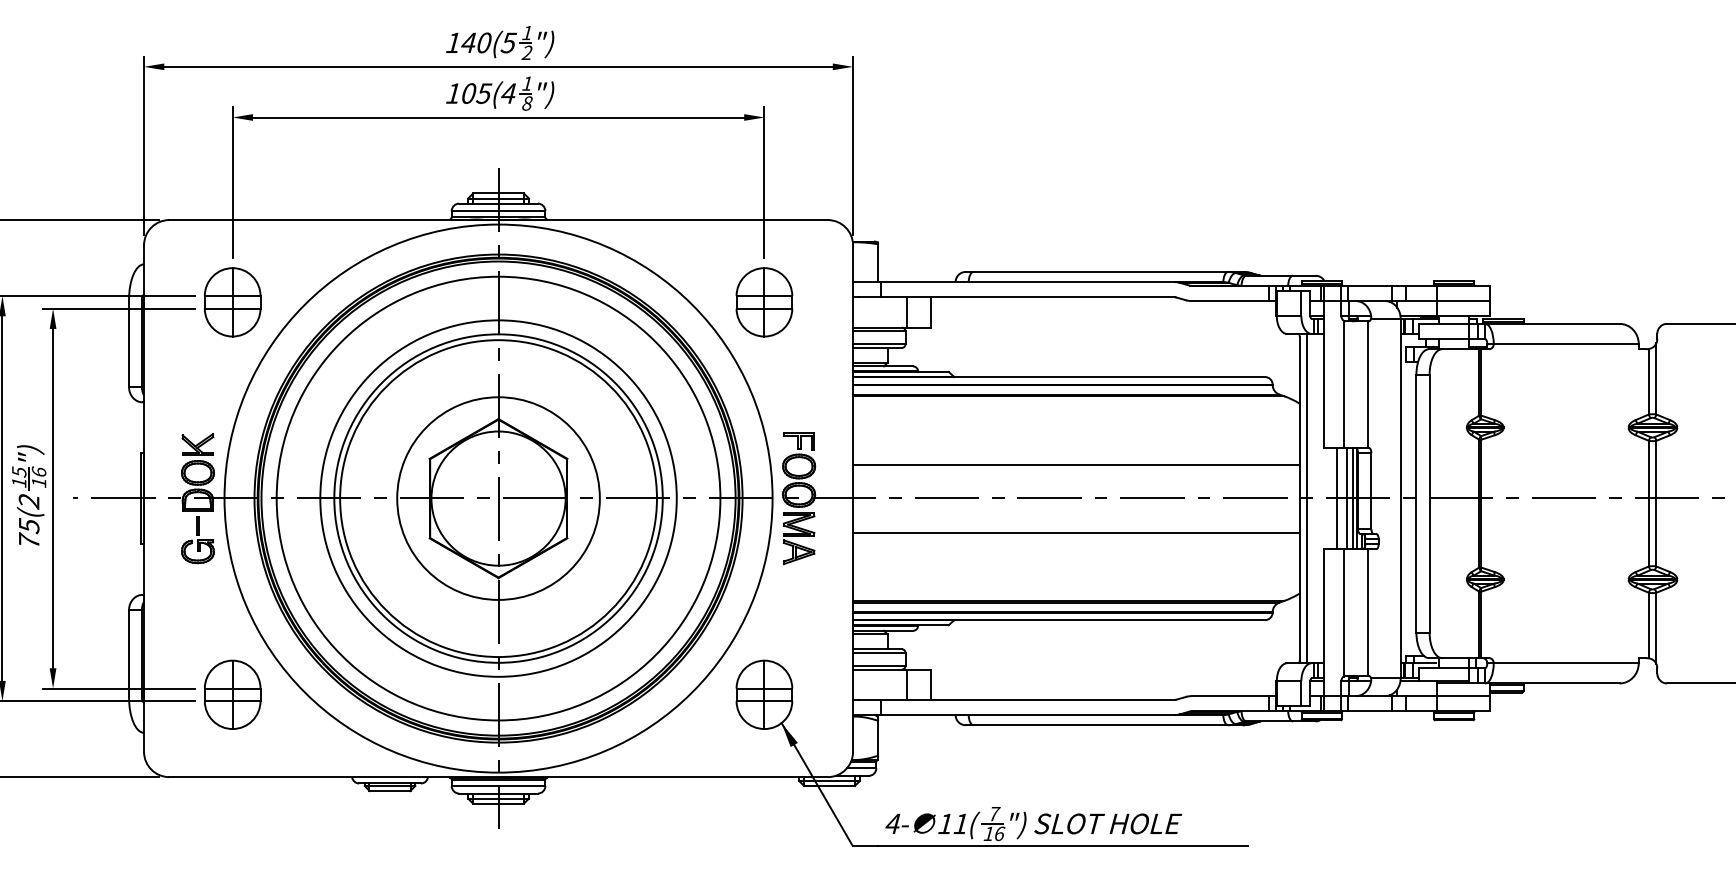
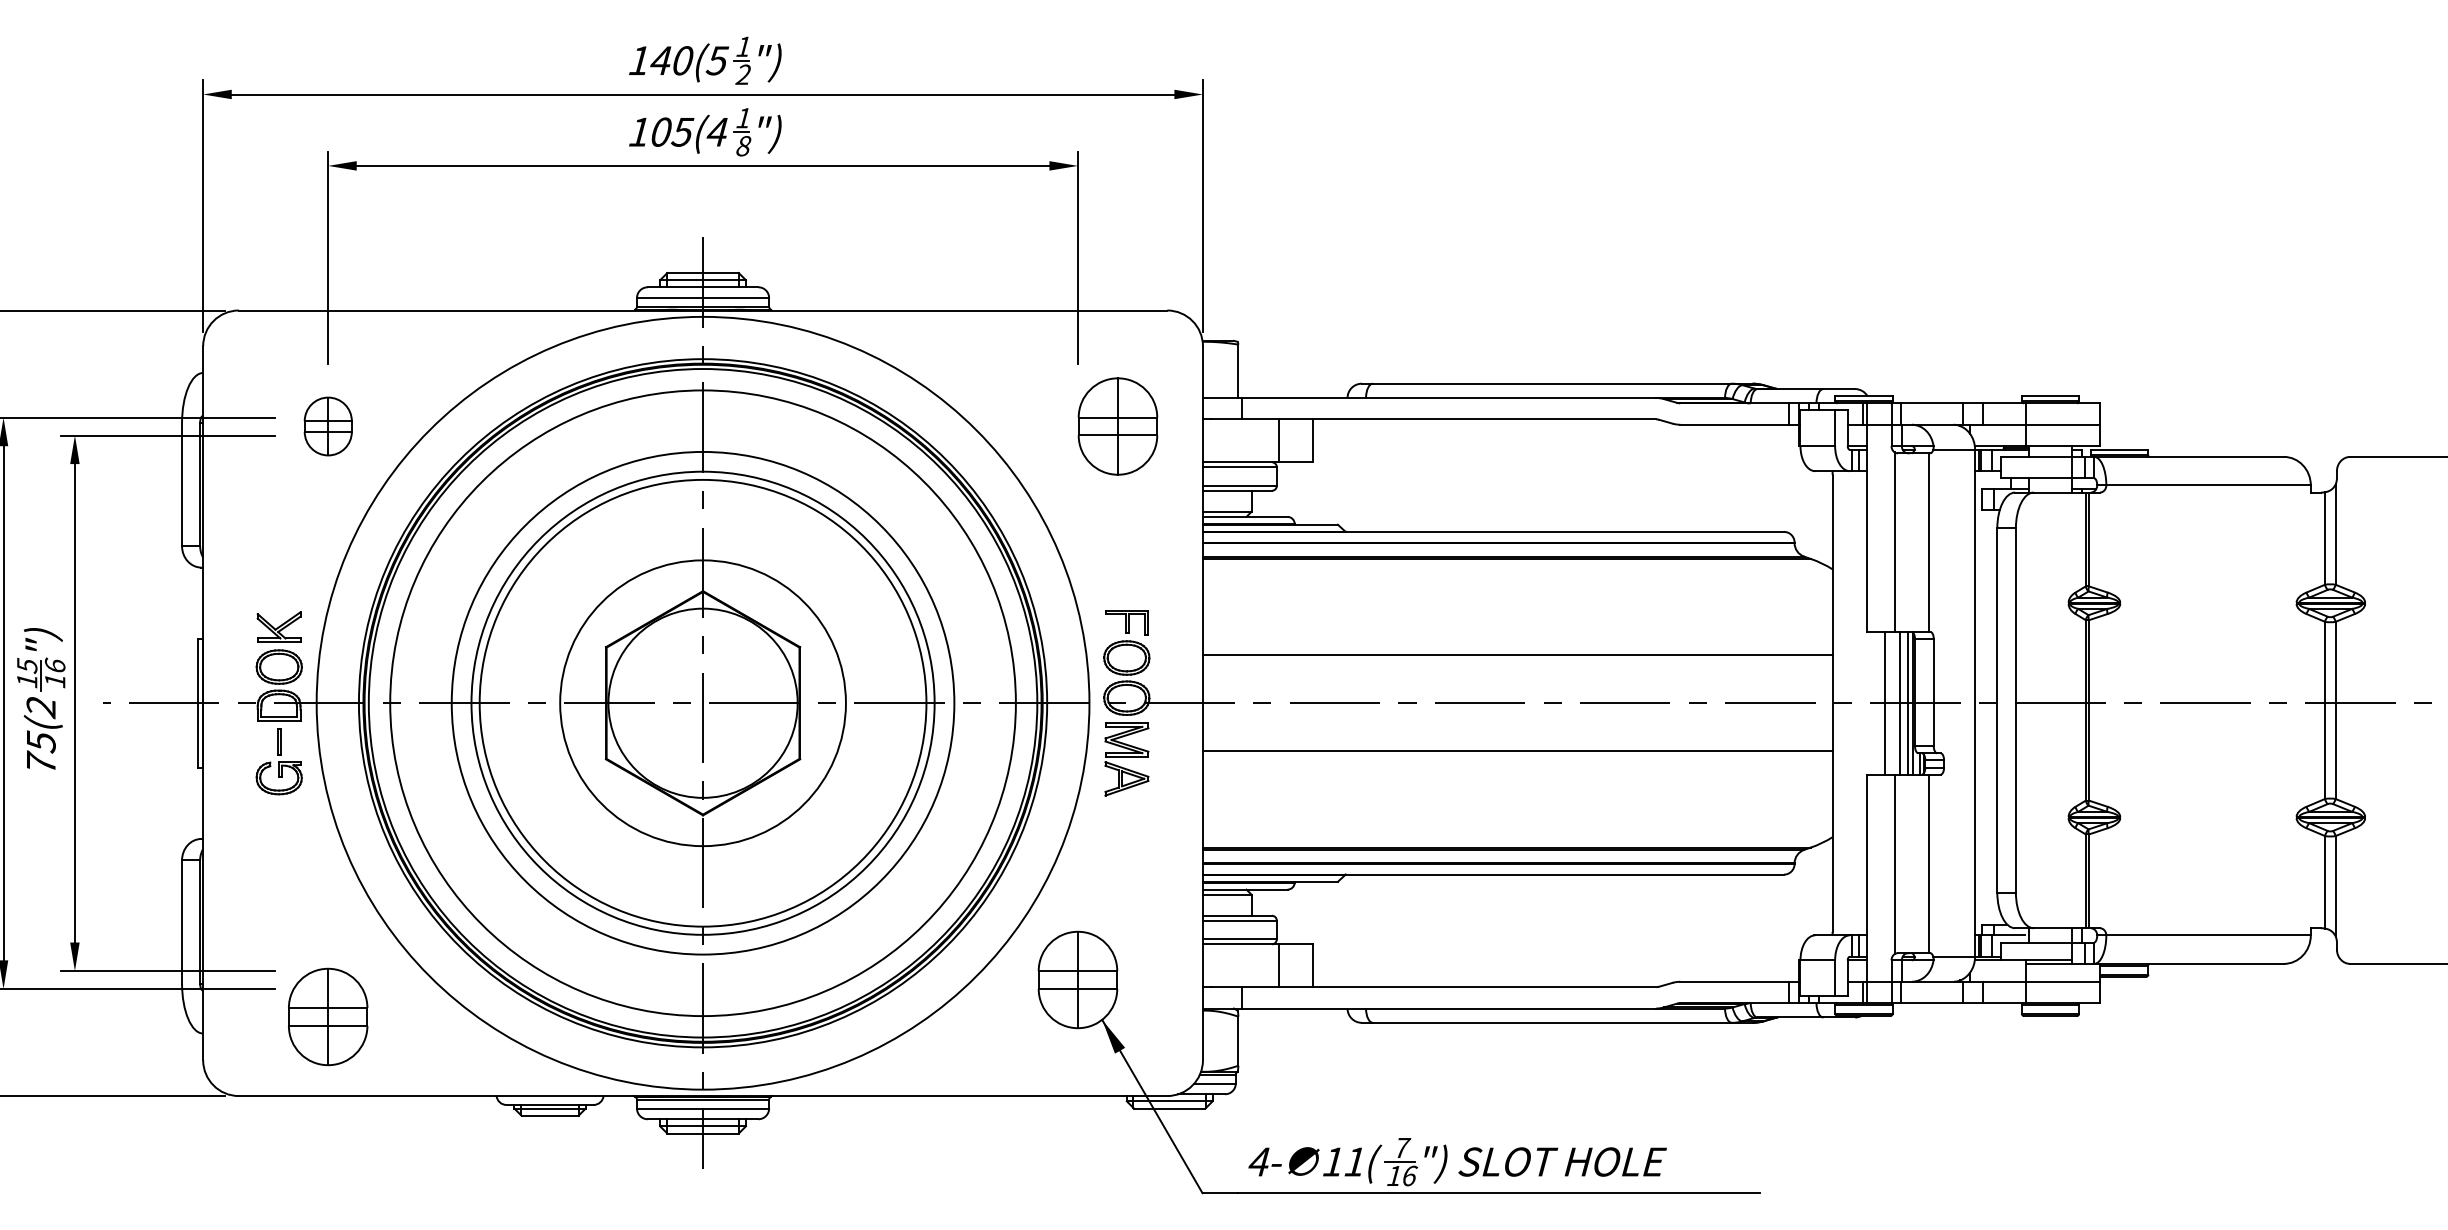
part: (232, 302) -> (328, 426), size x0.6
part: (764, 302) -> (1117, 426), moved
line: (1306, 498) -> (1842, 703), removed
part: (232, 694) -> (328, 1016), moved

